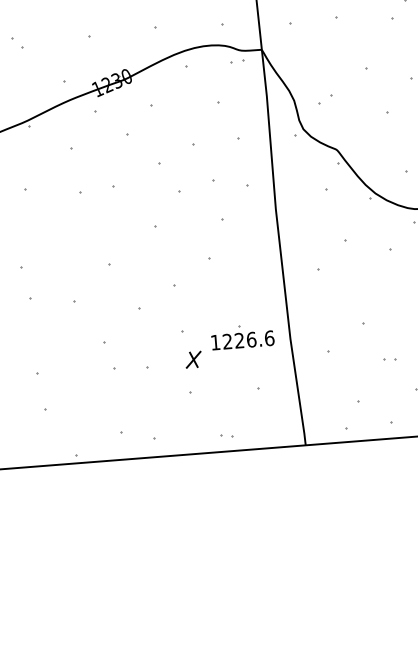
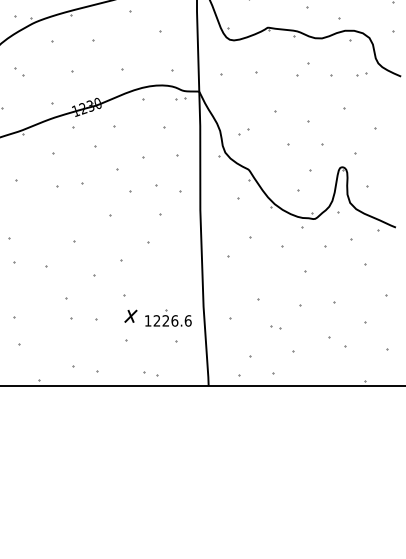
part: (242, 335) -> (168, 317), moved
part: (227, 435) -> (151, 374), size x1.6

